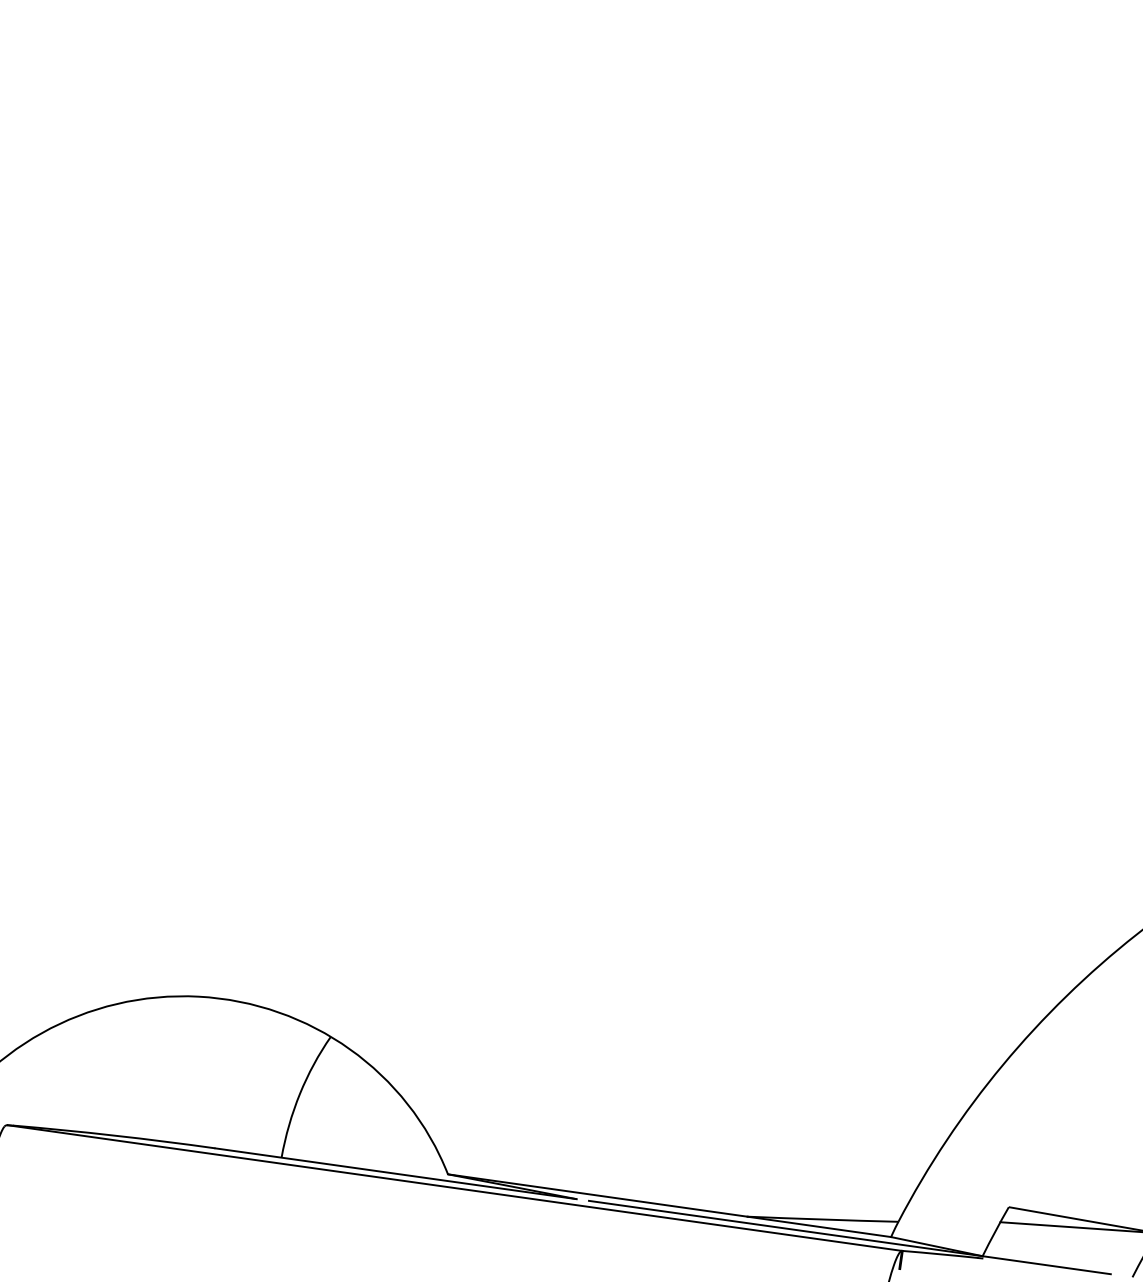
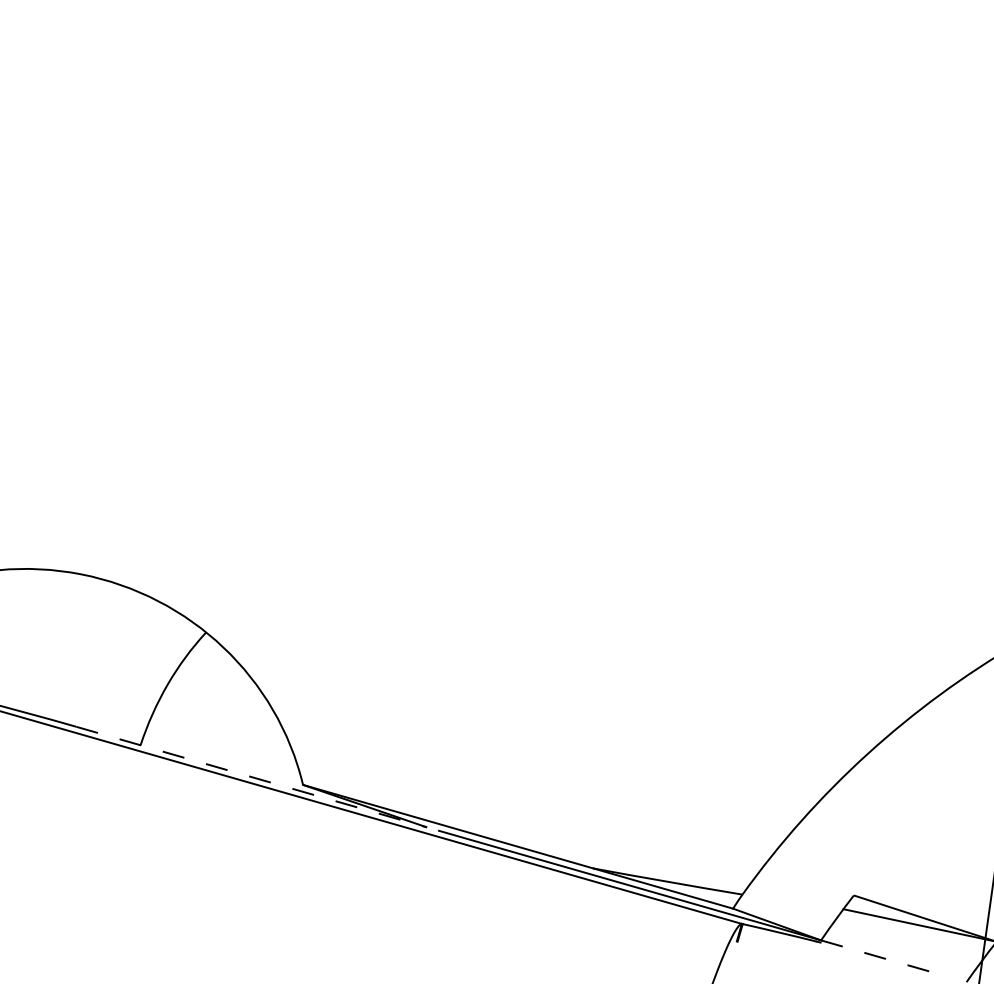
line: (396, 1173) -> (252, 776), solid -> dashed
line: (1046, 1265) -> (883, 958), solid -> dashed

